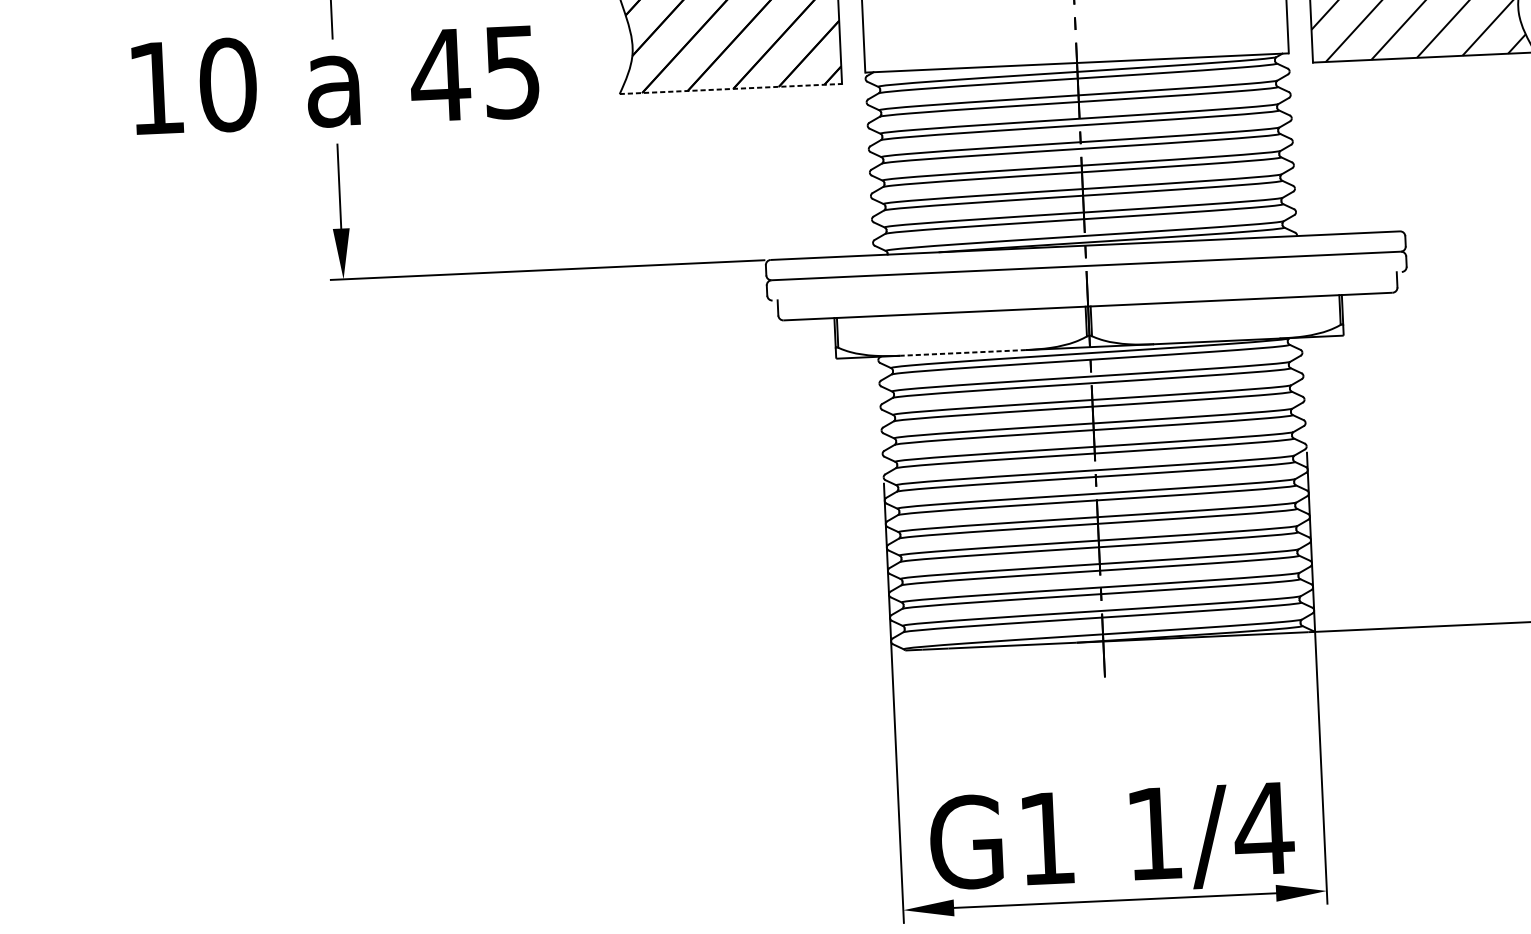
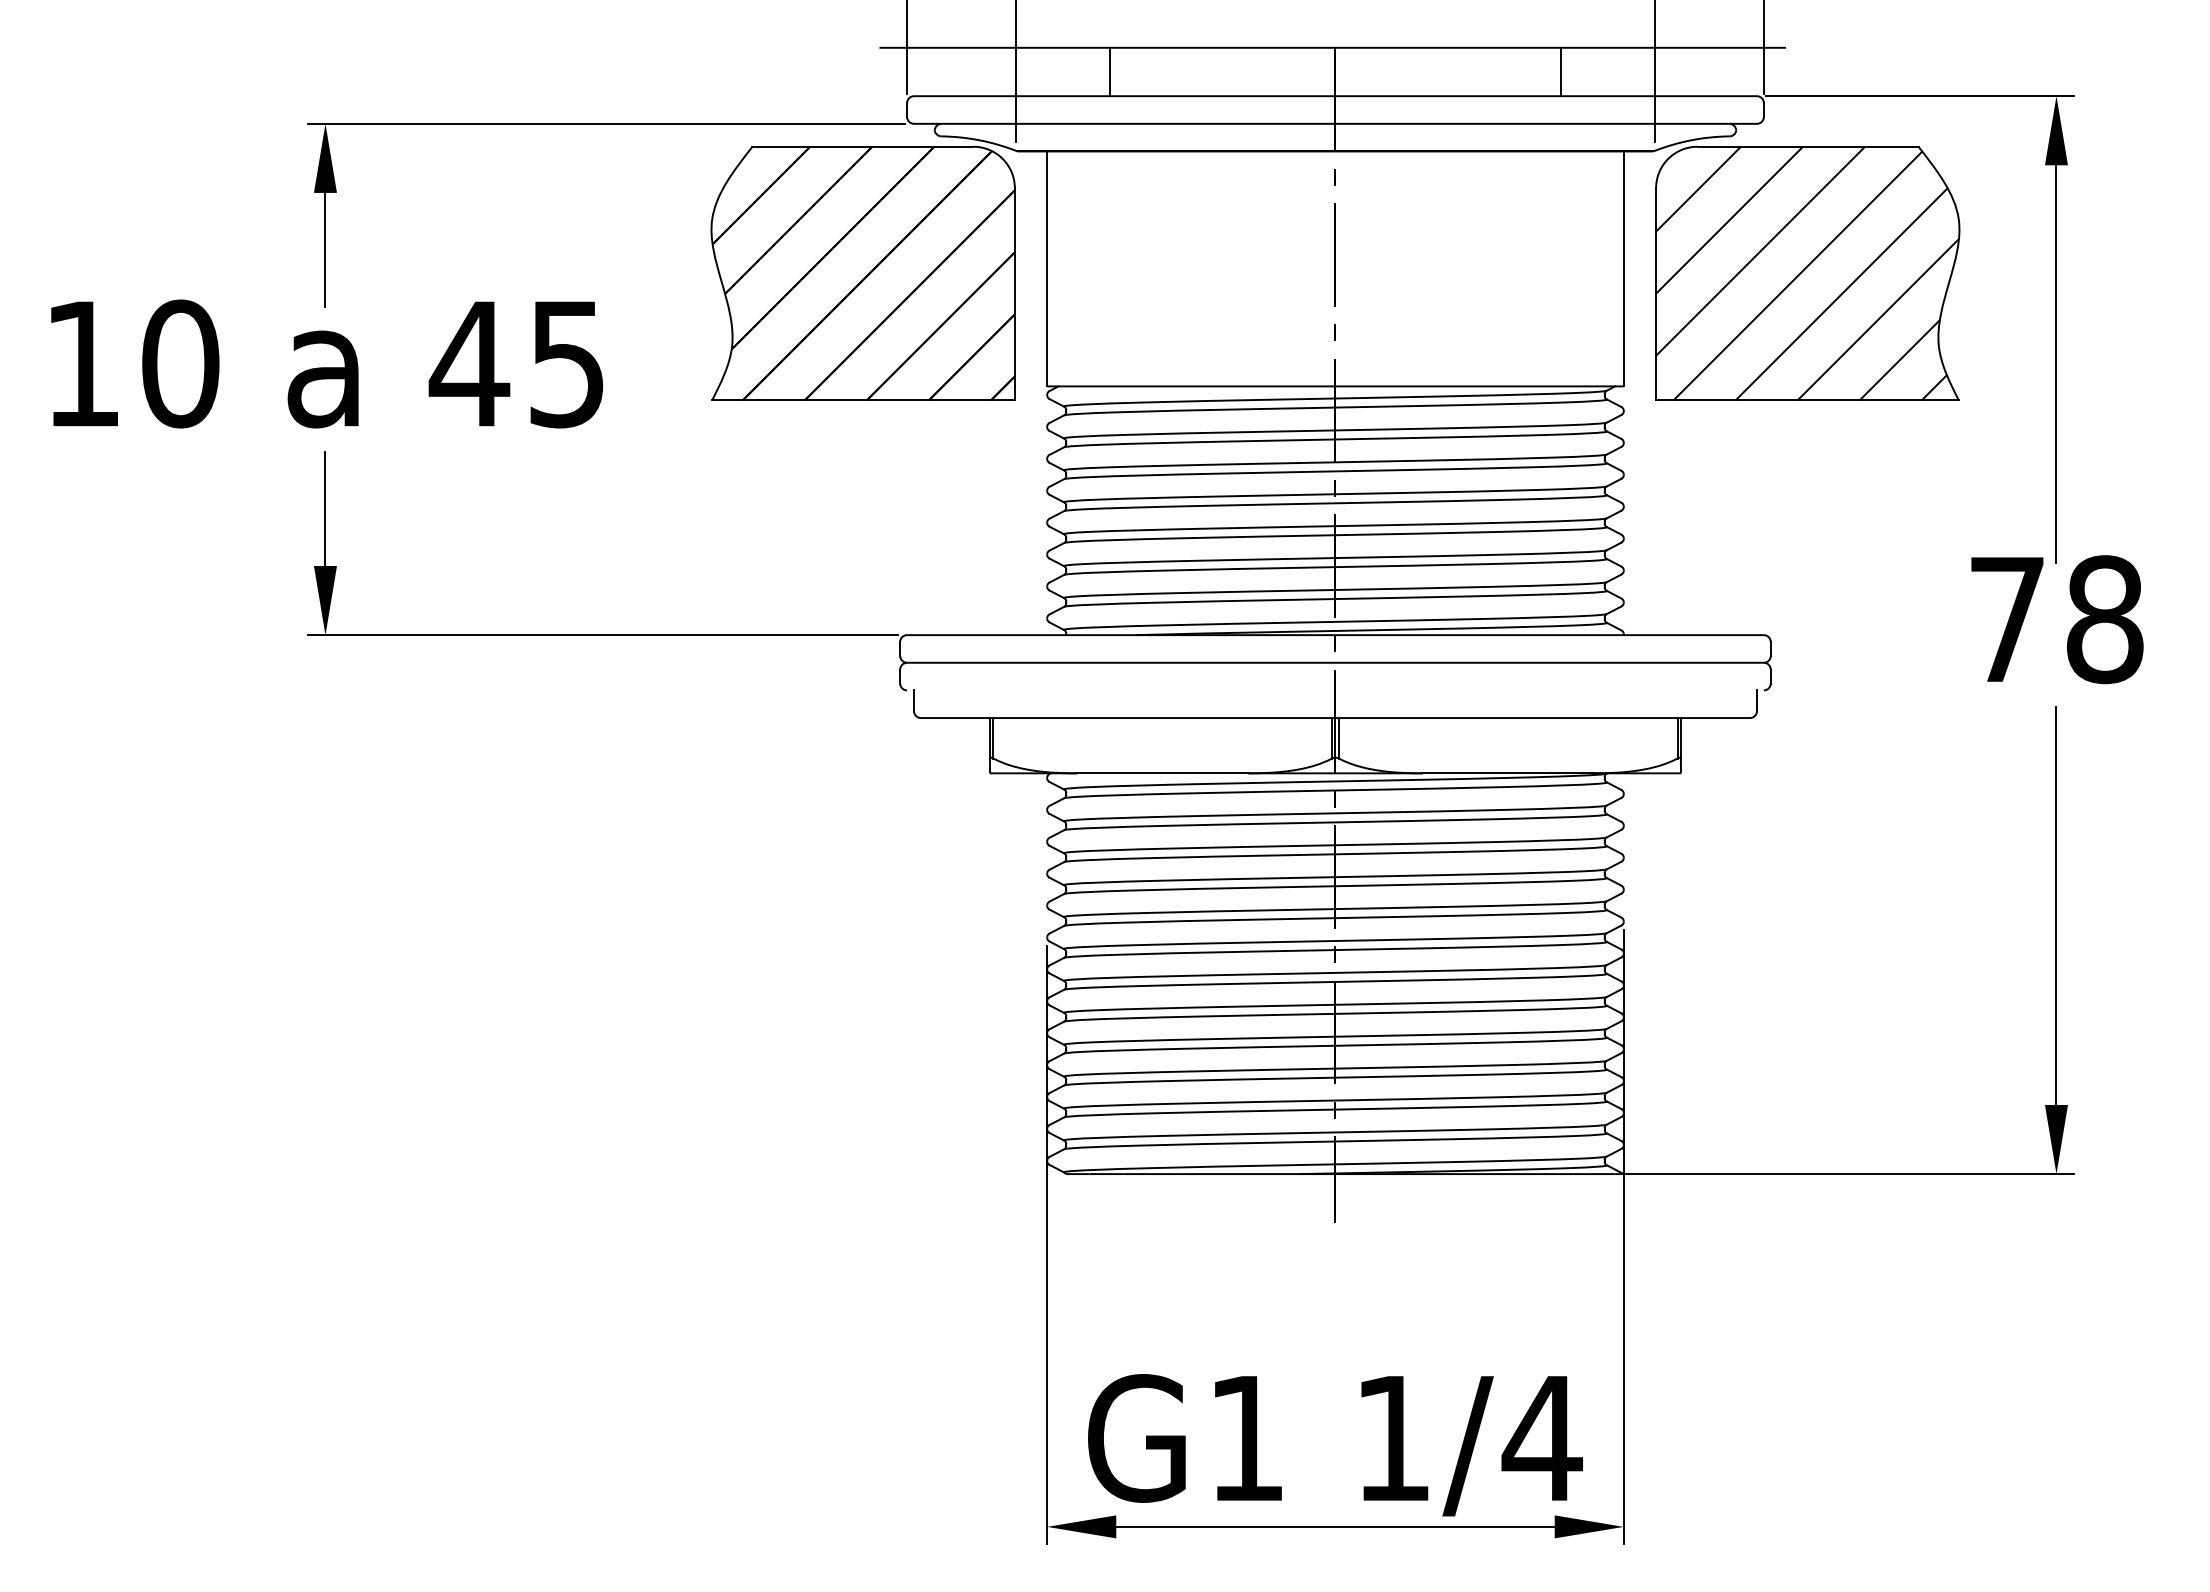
line: (731, 89) -> (864, 400), dashed -> solid
line: (962, 353) -> (1162, 773), dashed -> solid

